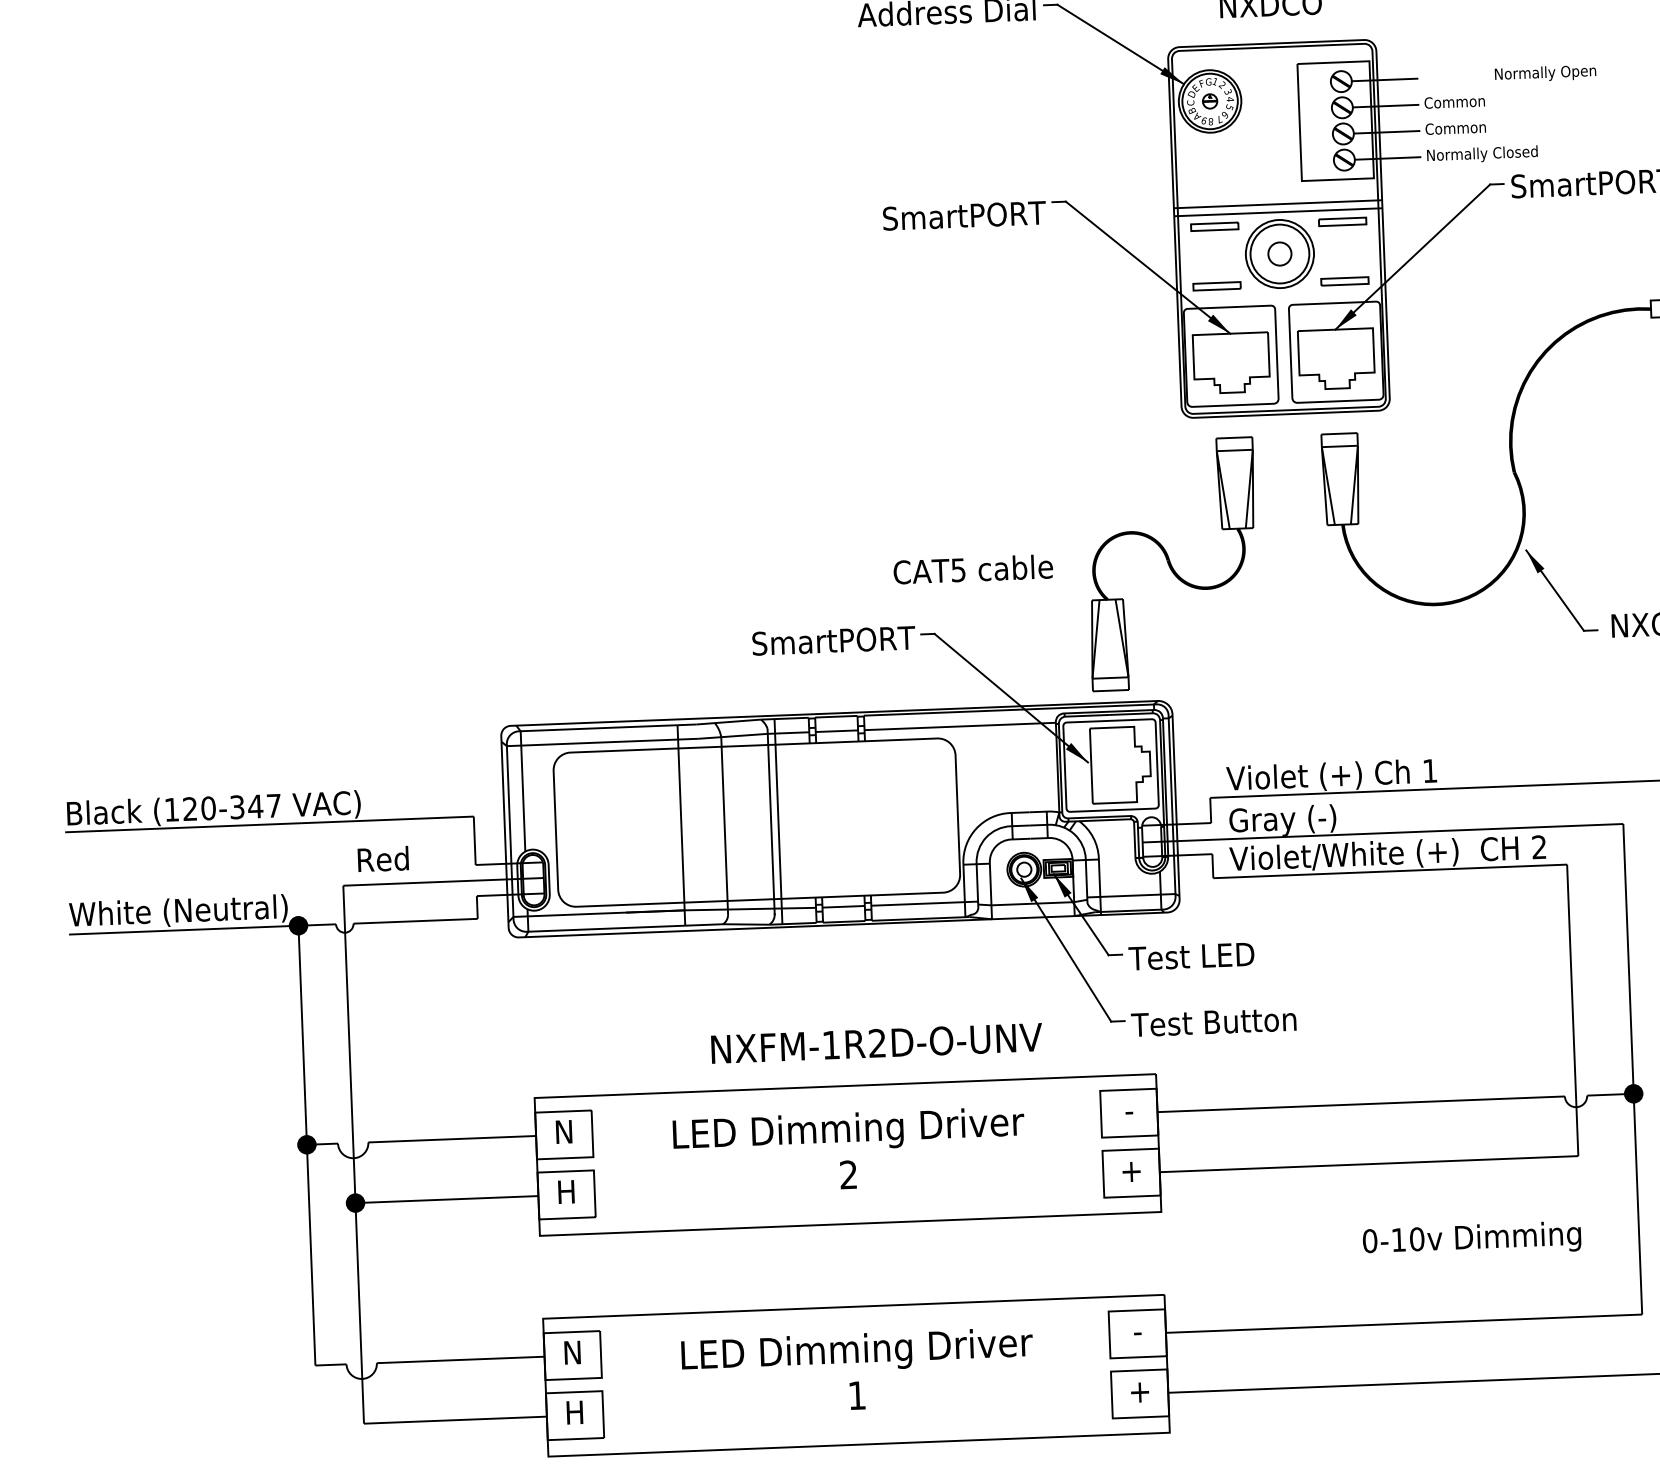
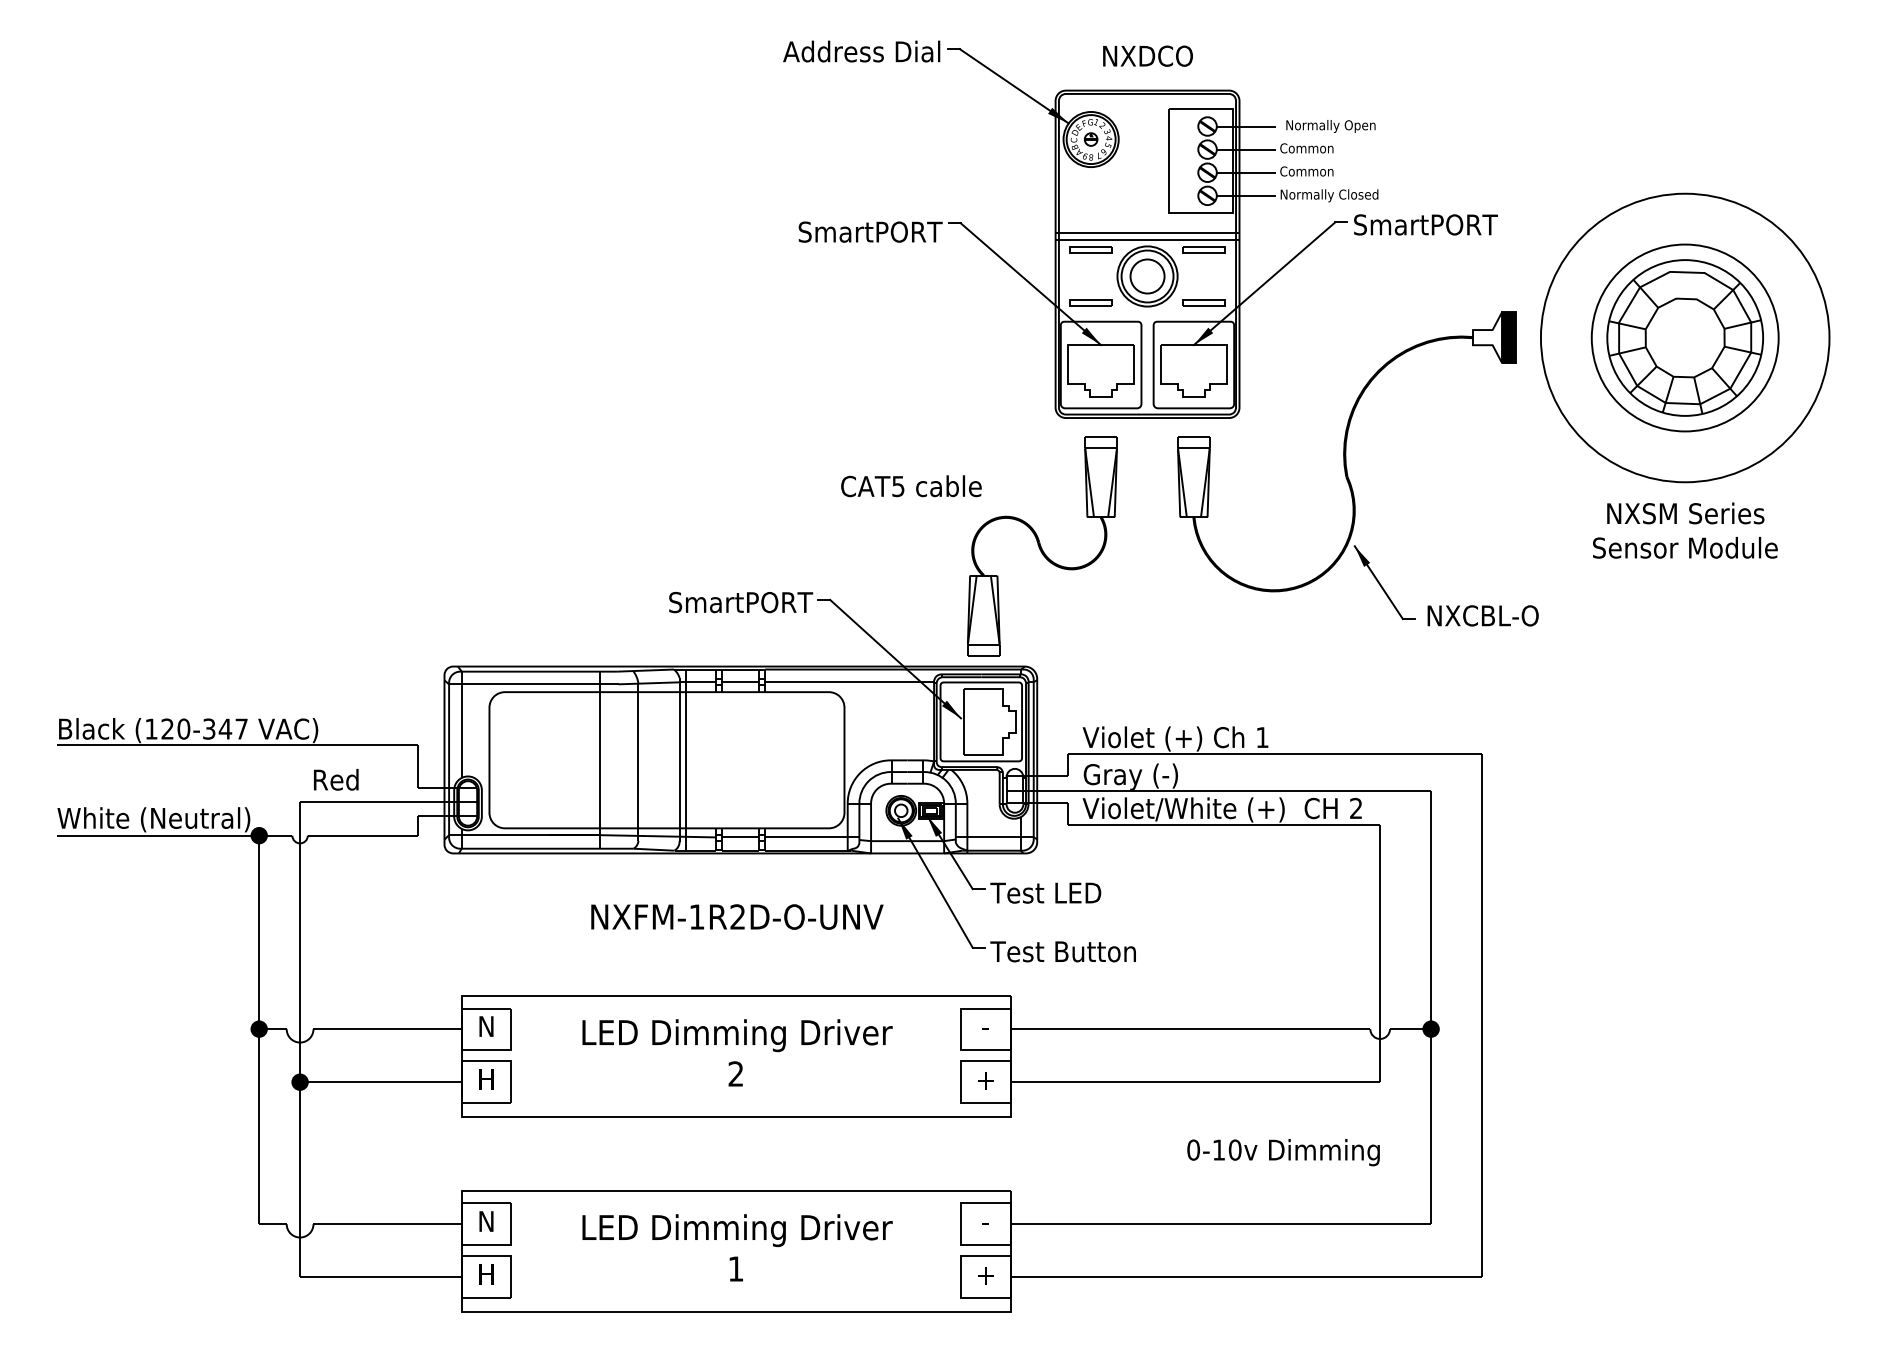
text: (1545, 73) -> (1330, 126), moved
circle: (1279, 254) -> (1147, 276), size x1.67
text: (973, 569) -> (911, 486), moved
text: (877, 1042) -> (737, 916), moved

